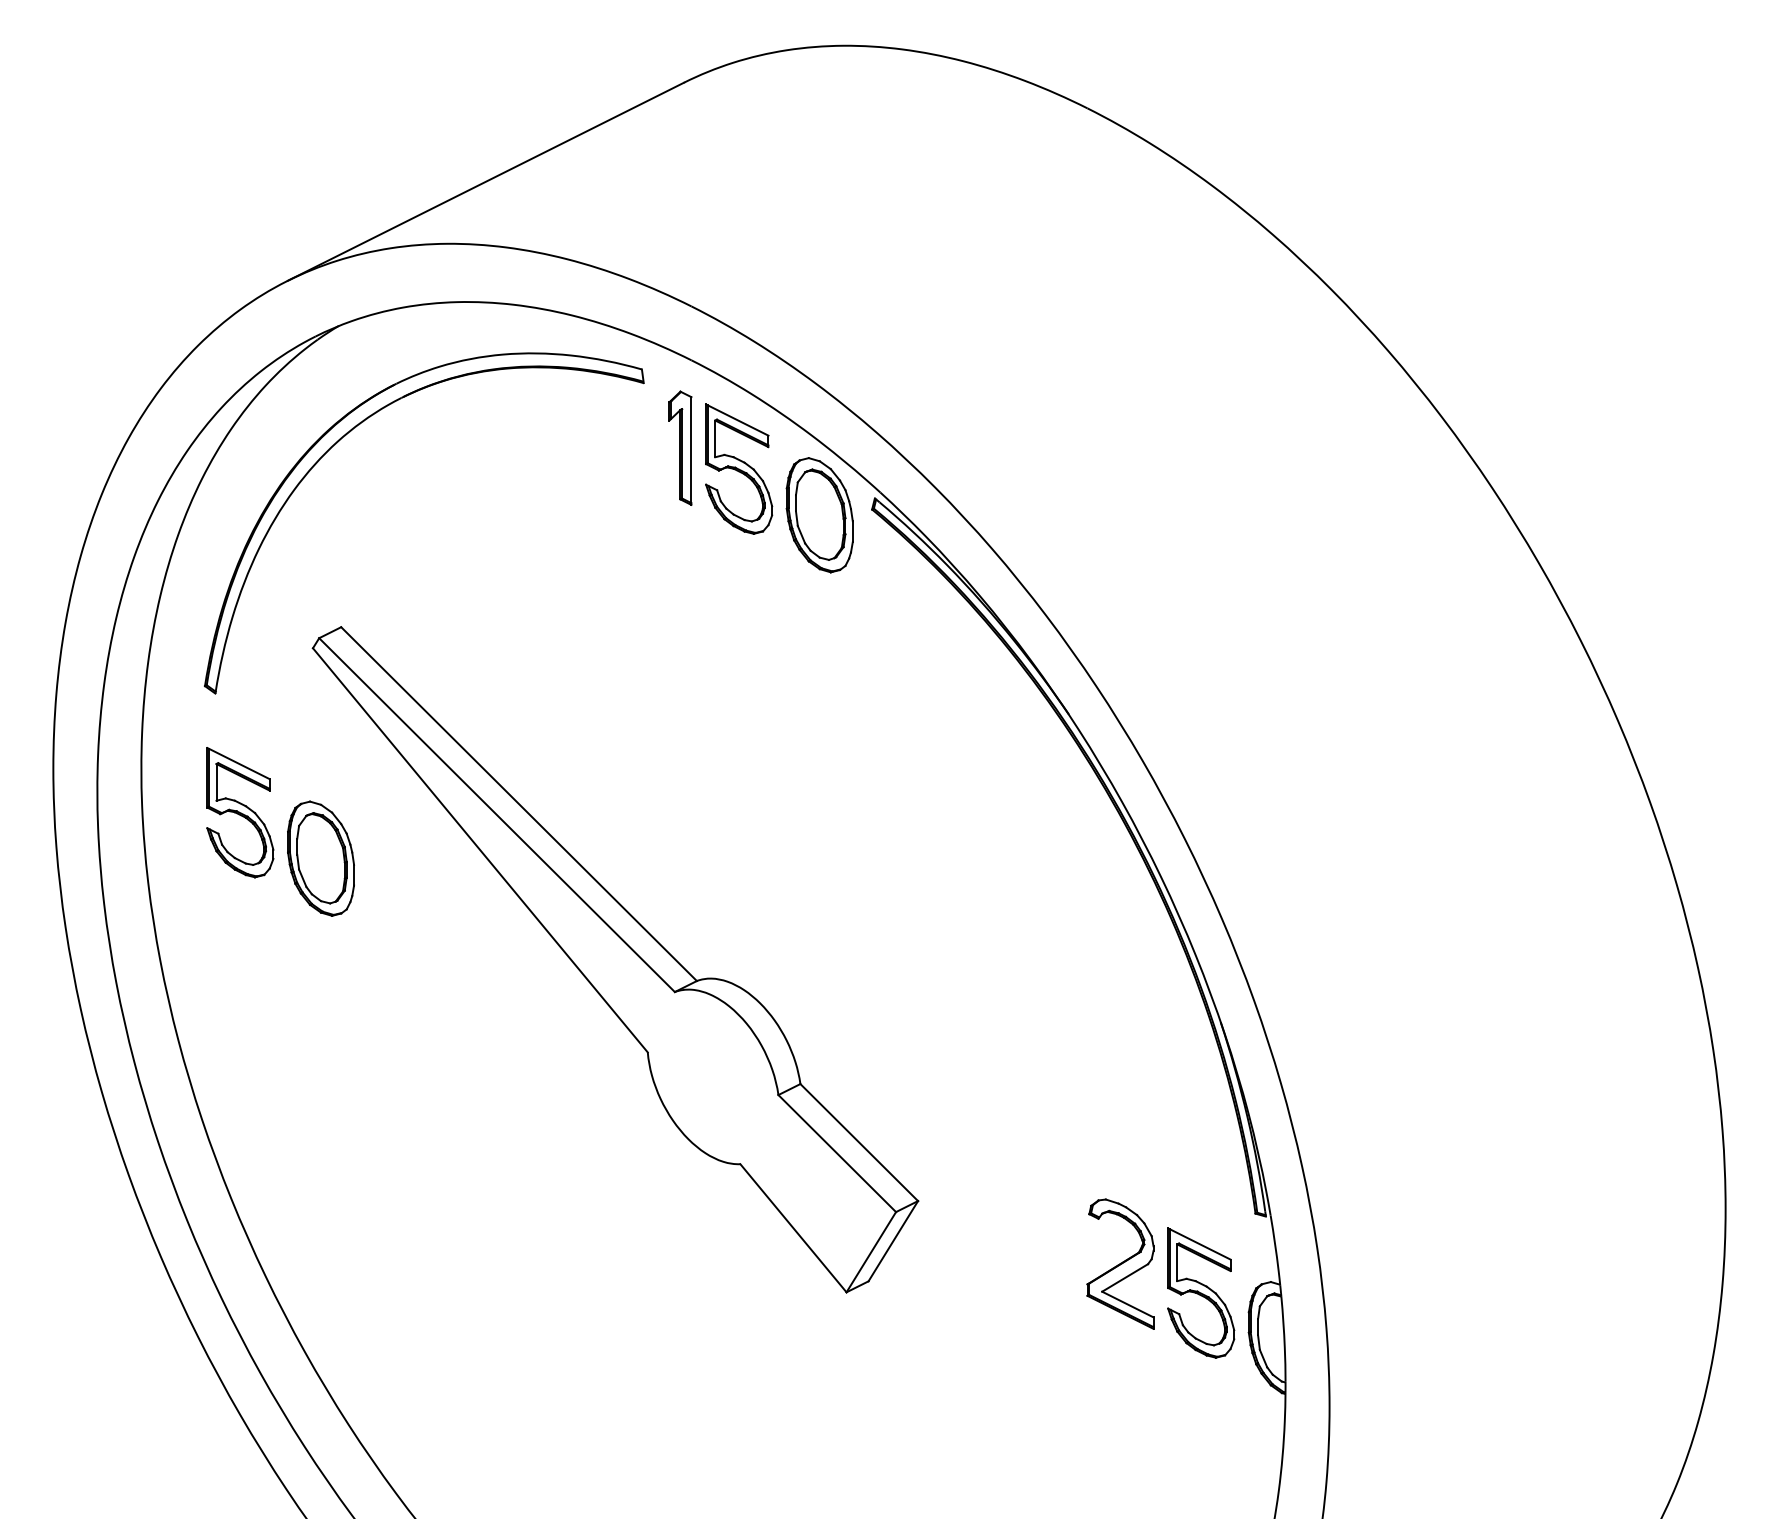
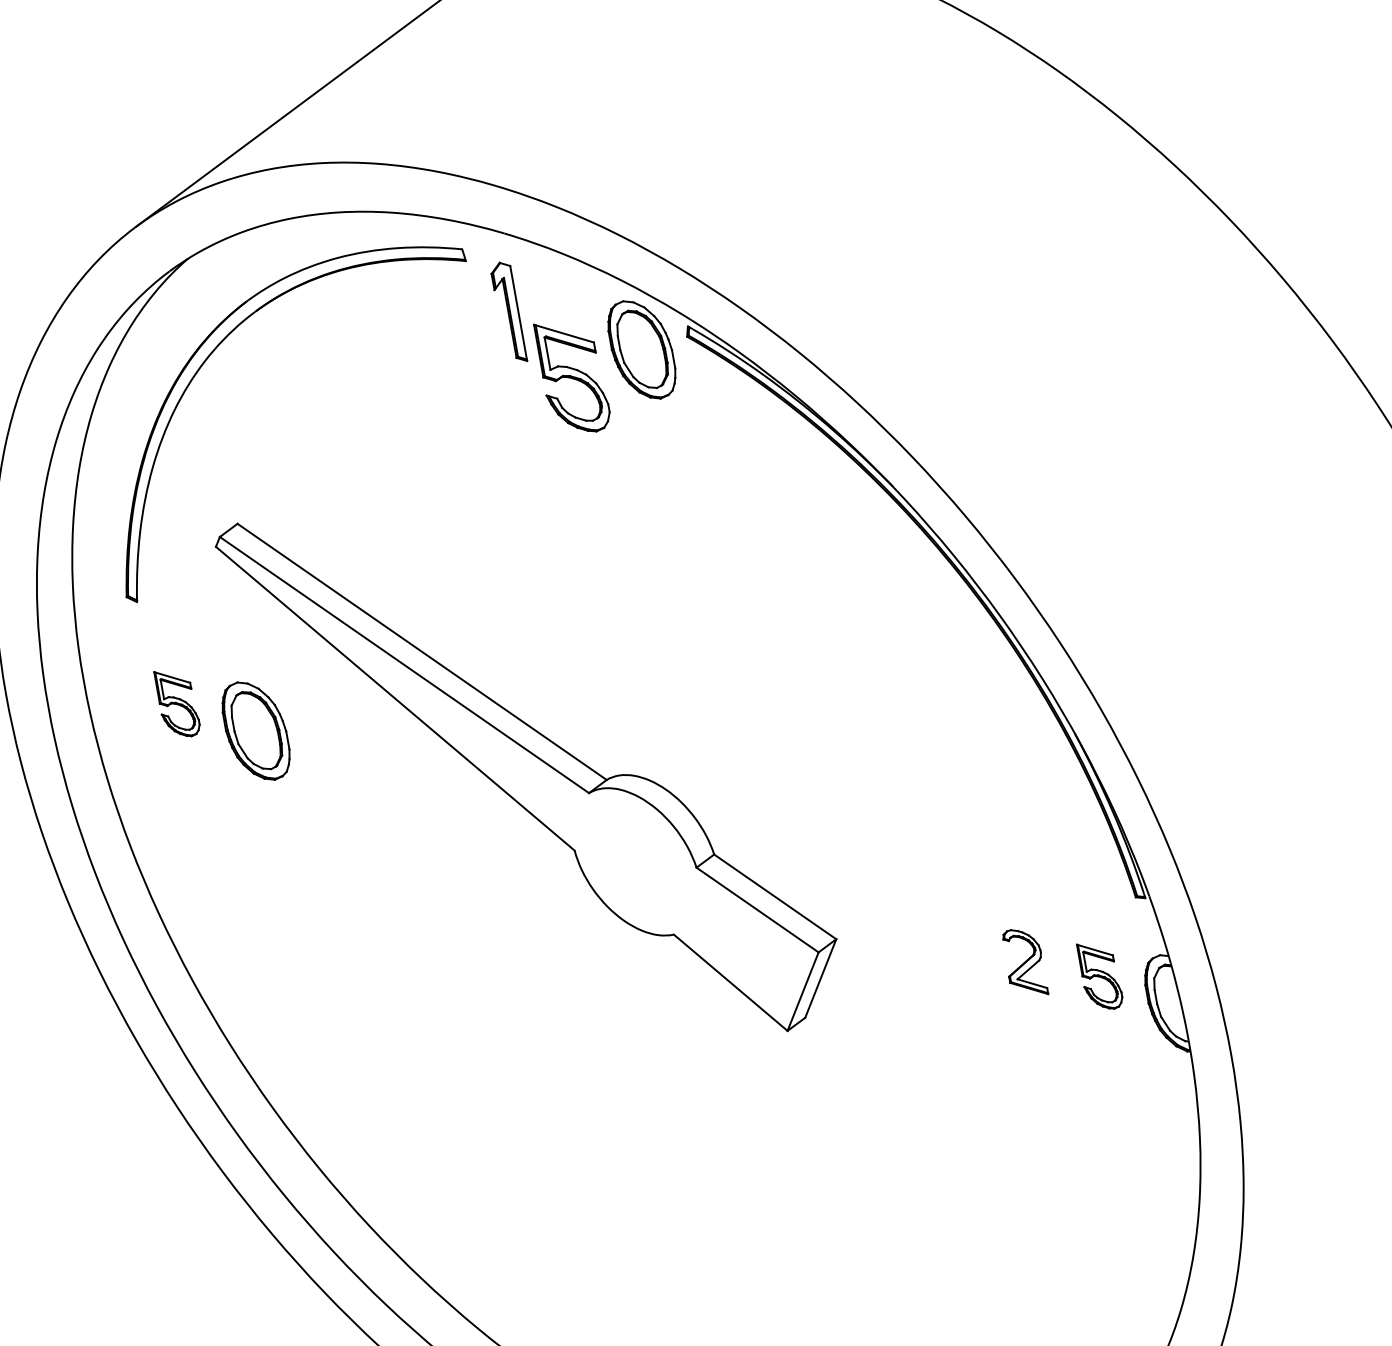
part: (739, 468) -> (573, 376), moved
part: (240, 812) -> (177, 703), size x0.6
part: (1120, 1263) -> (1024, 962), size x0.6
part: (1201, 1292) -> (1100, 975), size x0.6

